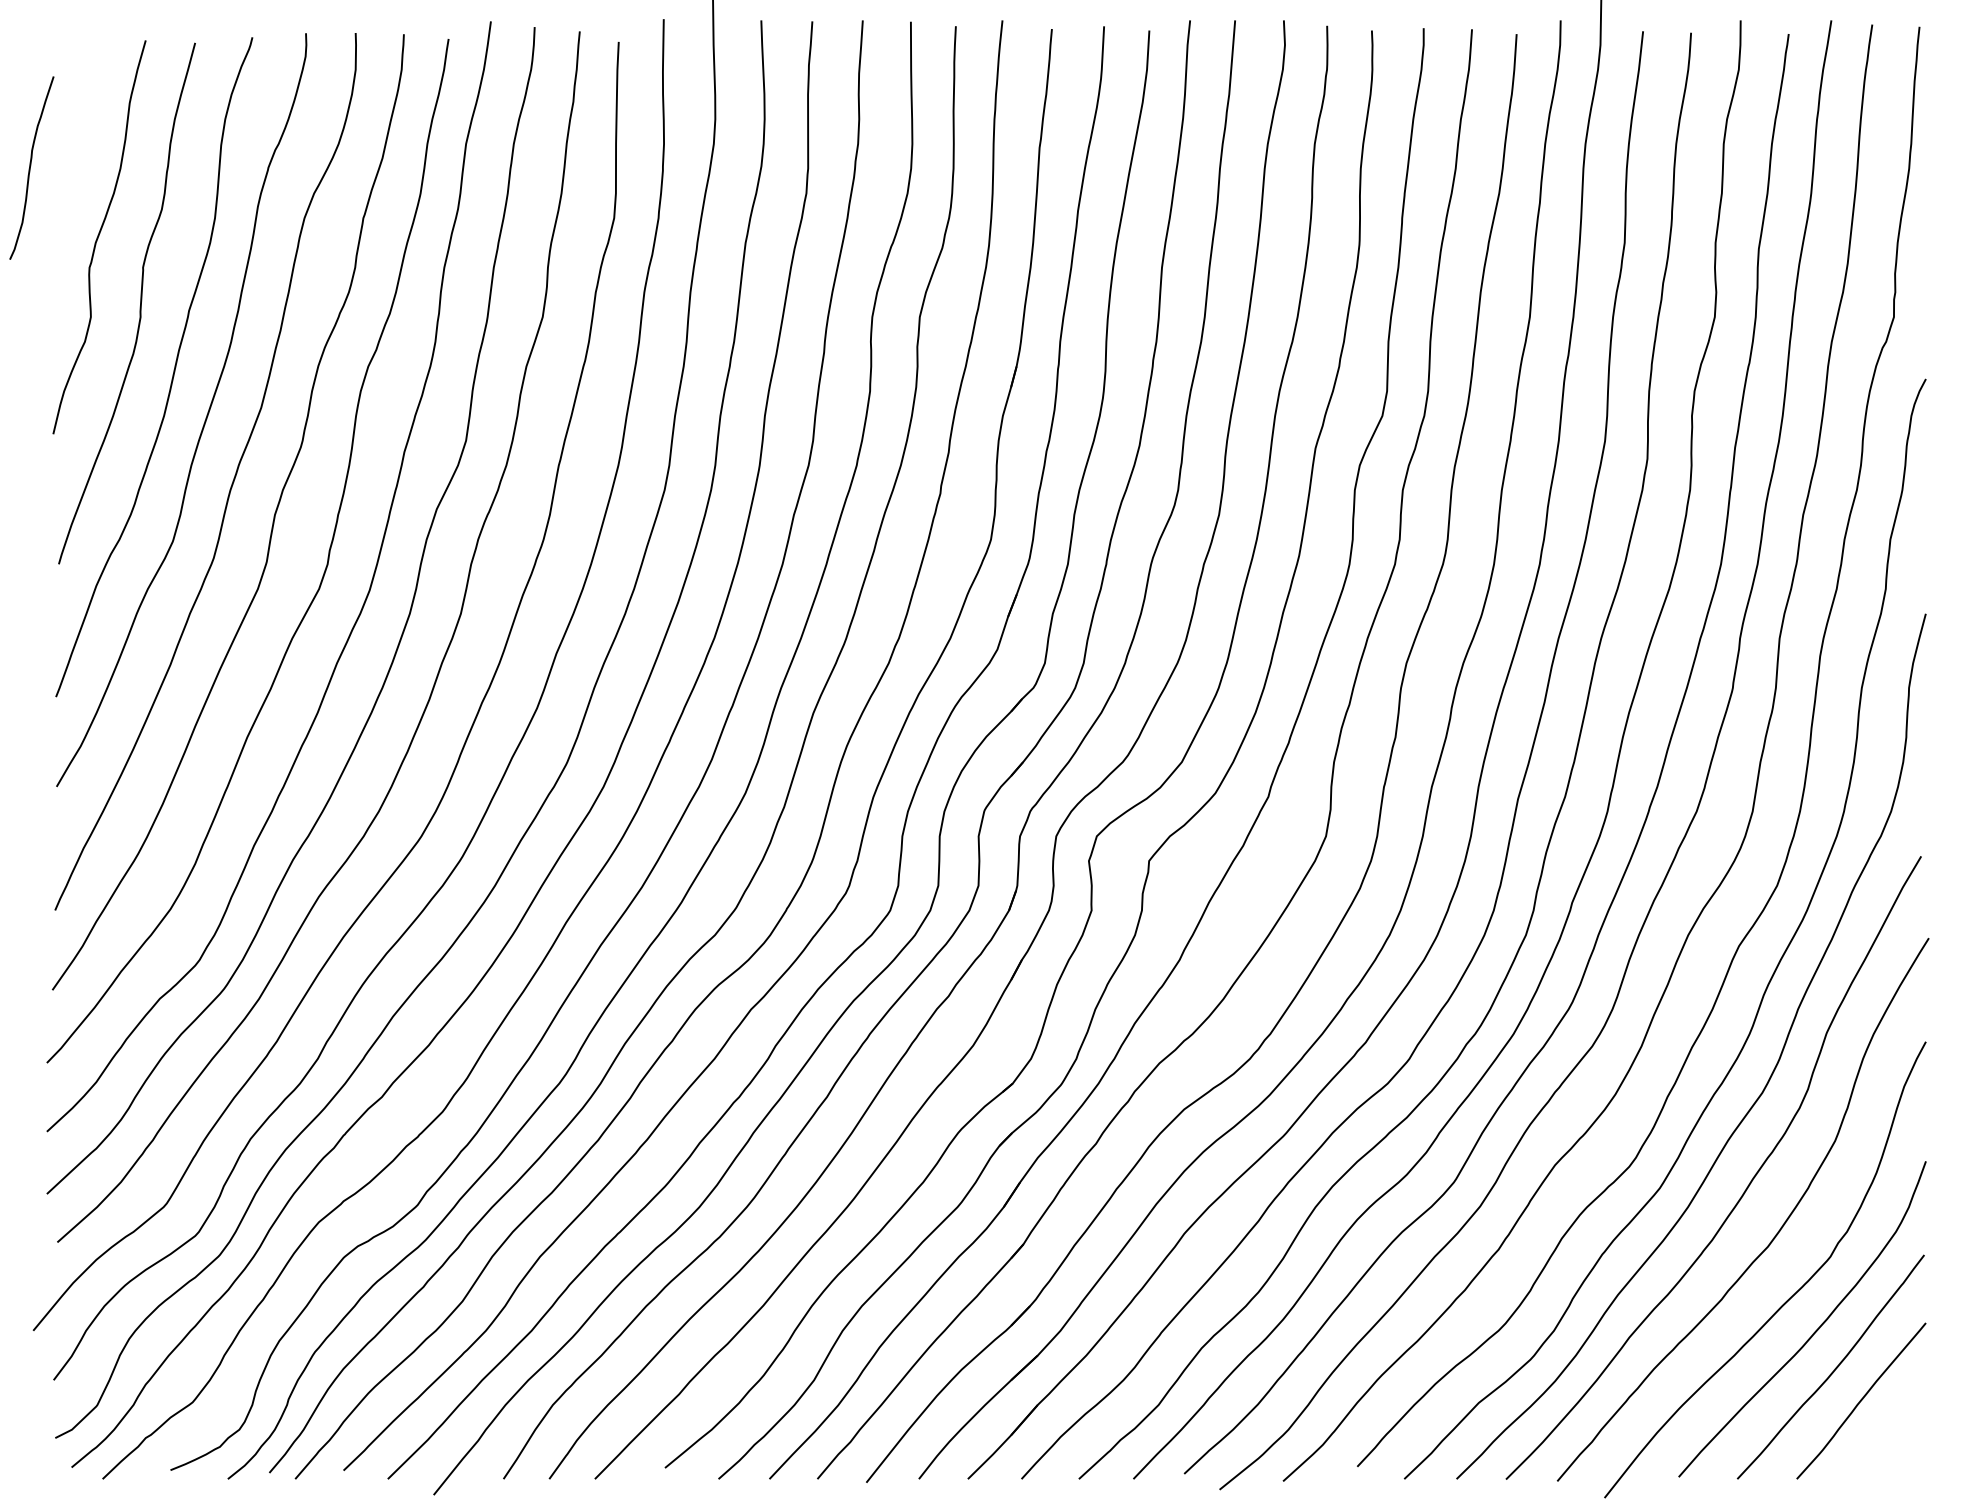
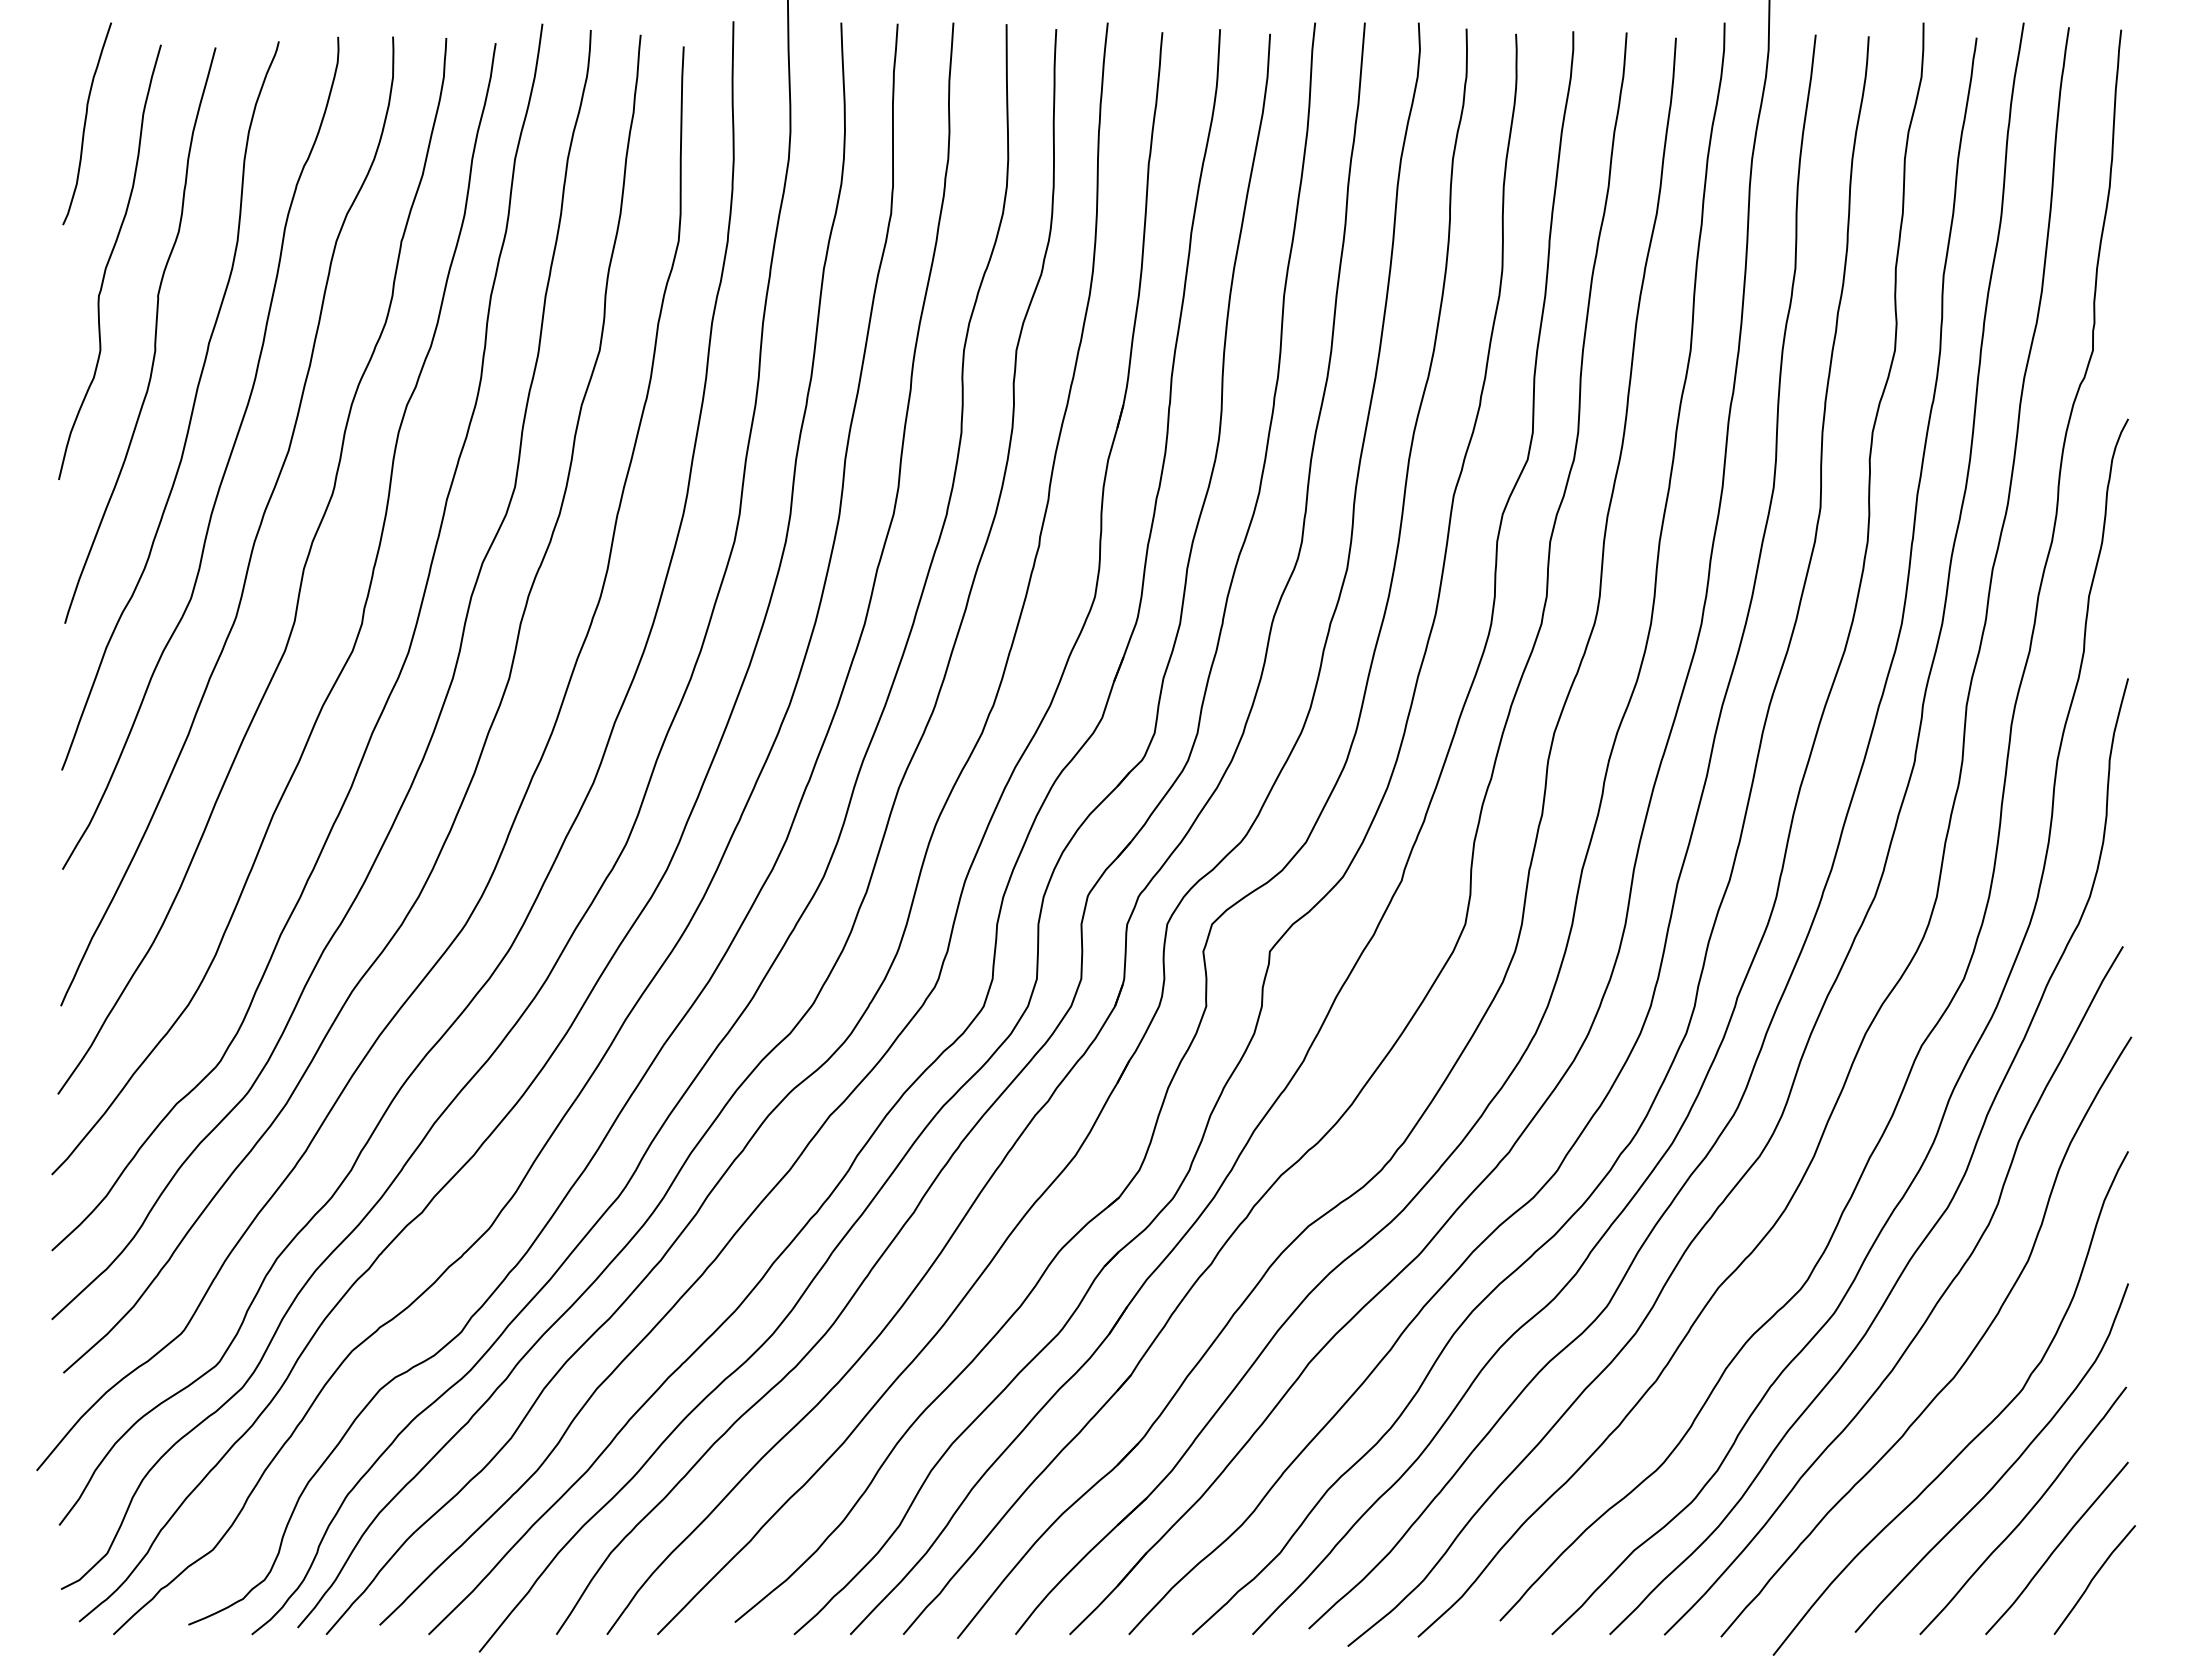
curve: (31, 166) -> (86, 122), moved
curve: (1895, 1428) -> (2094, 1578), added

